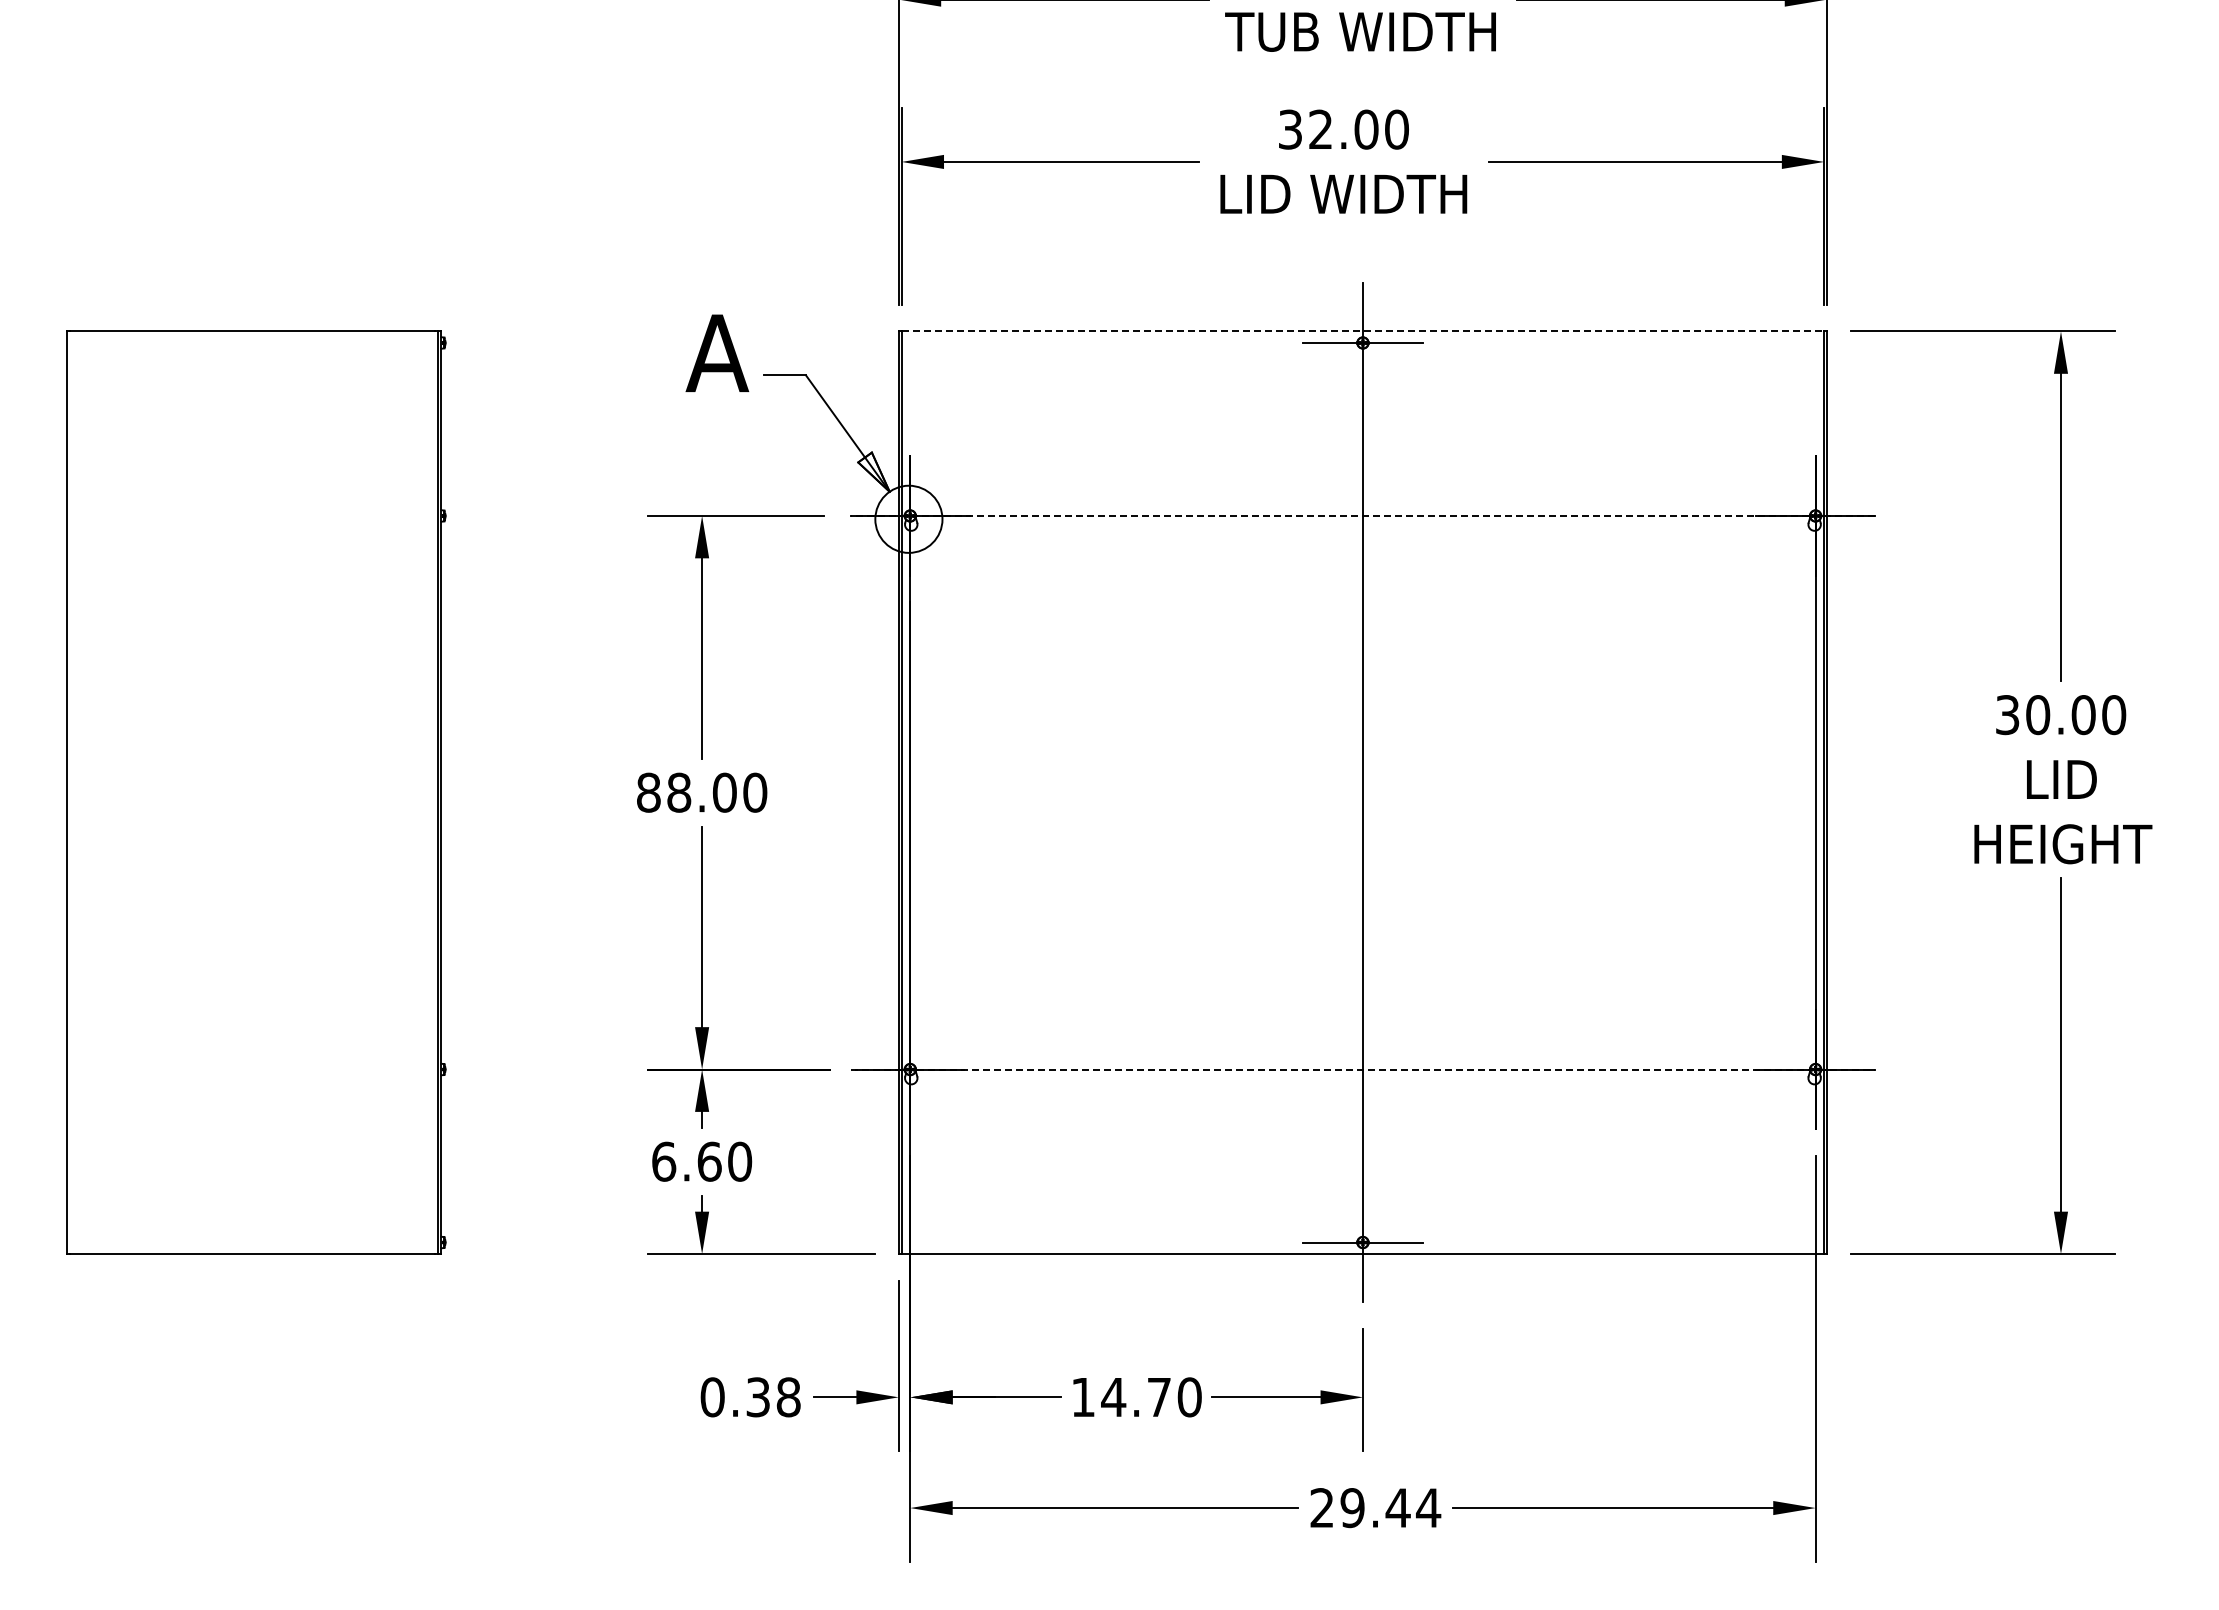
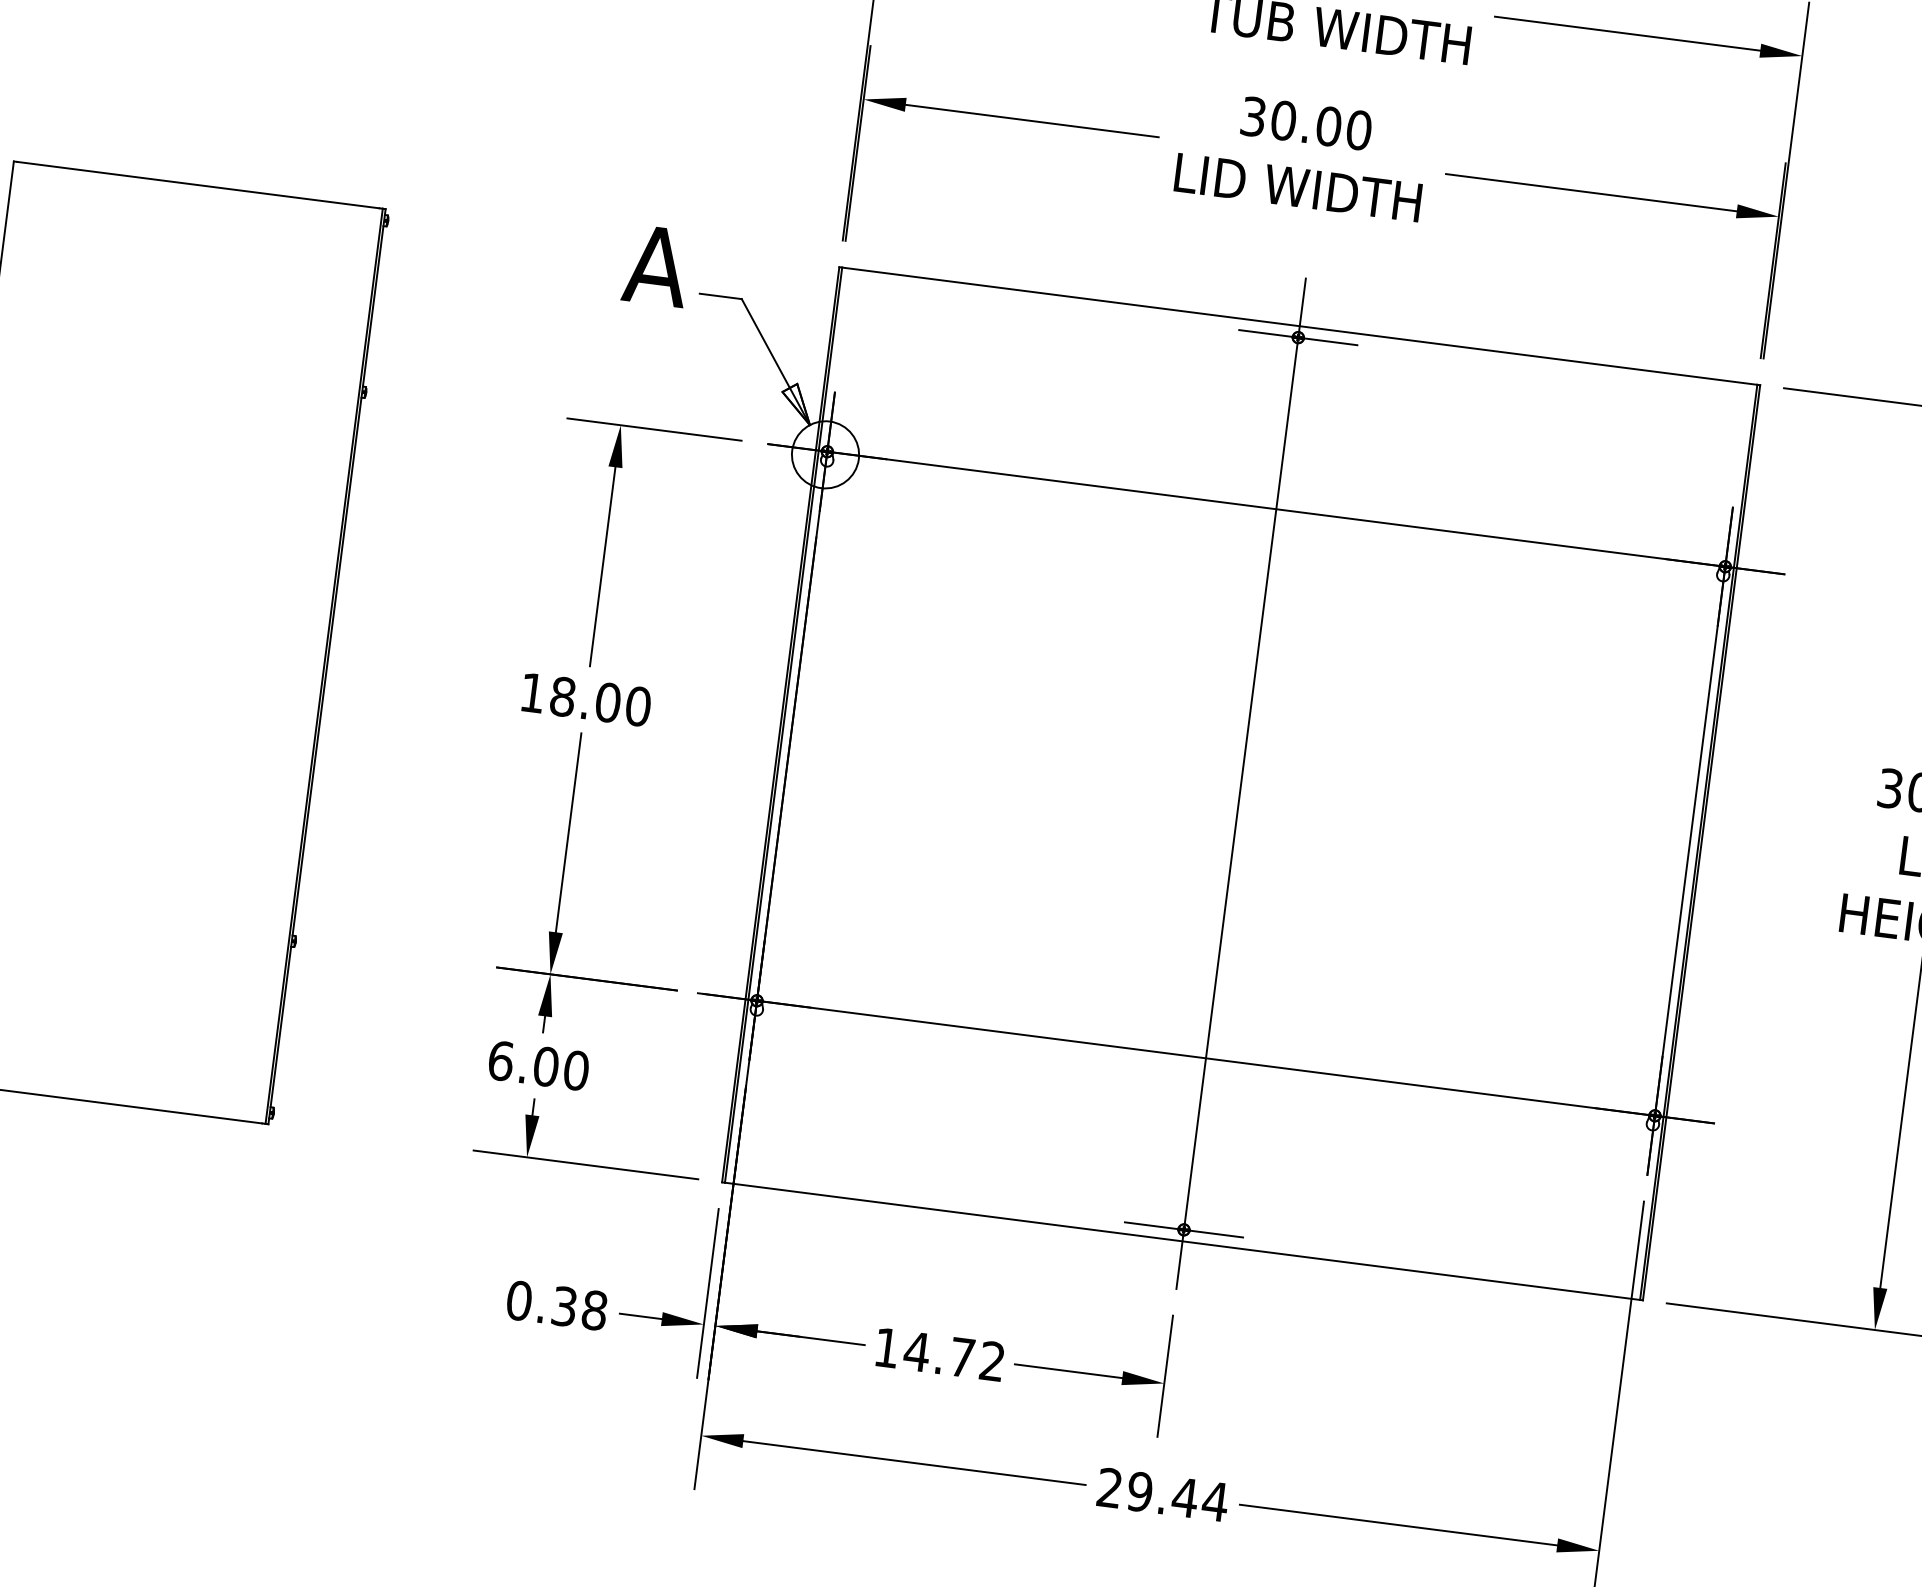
text: (1320, 129) -> (1283, 120), 32.00 -> 30.00
line: (1363, 331) -> (1300, 326), dashed -> solid
line: (1362, 515) -> (1275, 508), dashed -> solid
text: (648, 792) -> (532, 692), 88.00 -> 18.00
line: (1363, 1069) -> (1206, 1058), dashed -> solid
text: (709, 1161) -> (546, 1066), 6.60 -> 6.00
text: (1189, 1397) -> (992, 1361), 14.70 -> 14.72

